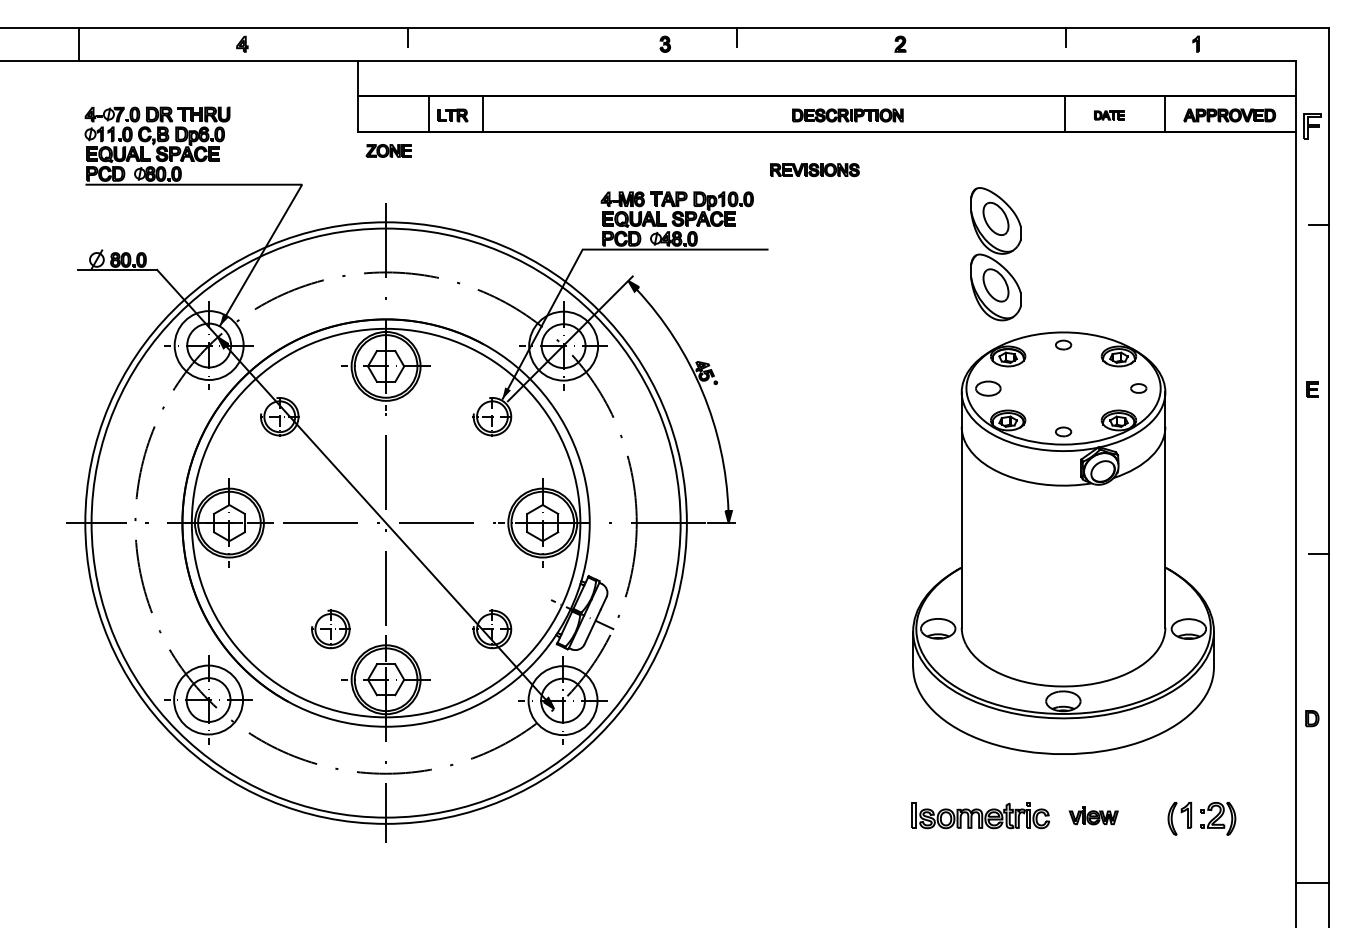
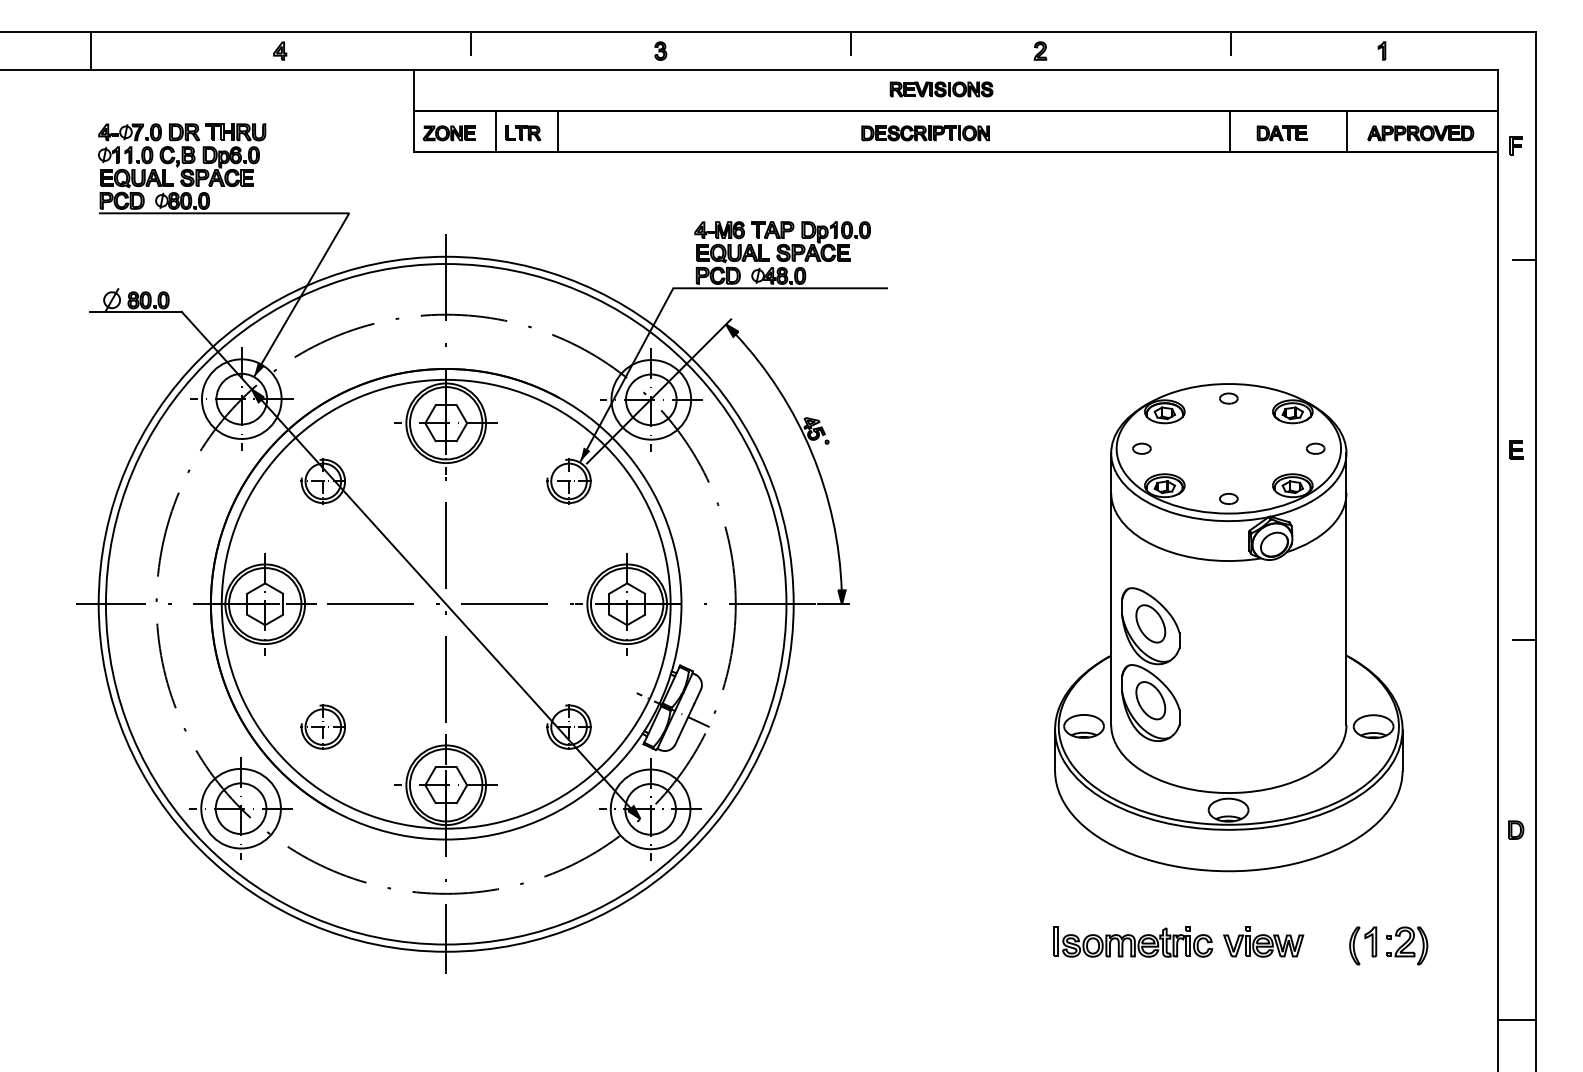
part: (665, 43) -> (660, 50), moved
part: (847, 115) -> (925, 133), moved
part: (1109, 115) -> (1281, 133), size x1.43
part: (1311, 125) -> (1515, 145), size x0.62
part: (388, 151) -> (448, 133), moved
part: (814, 170) -> (941, 89), moved
part: (995, 254) -> (1150, 664), moved
part: (987, 388) -> (1141, 448), size x0.62
part: (330, 628) -> (322, 726), moved
part: (1093, 815) -> (1263, 941), size x1.43

